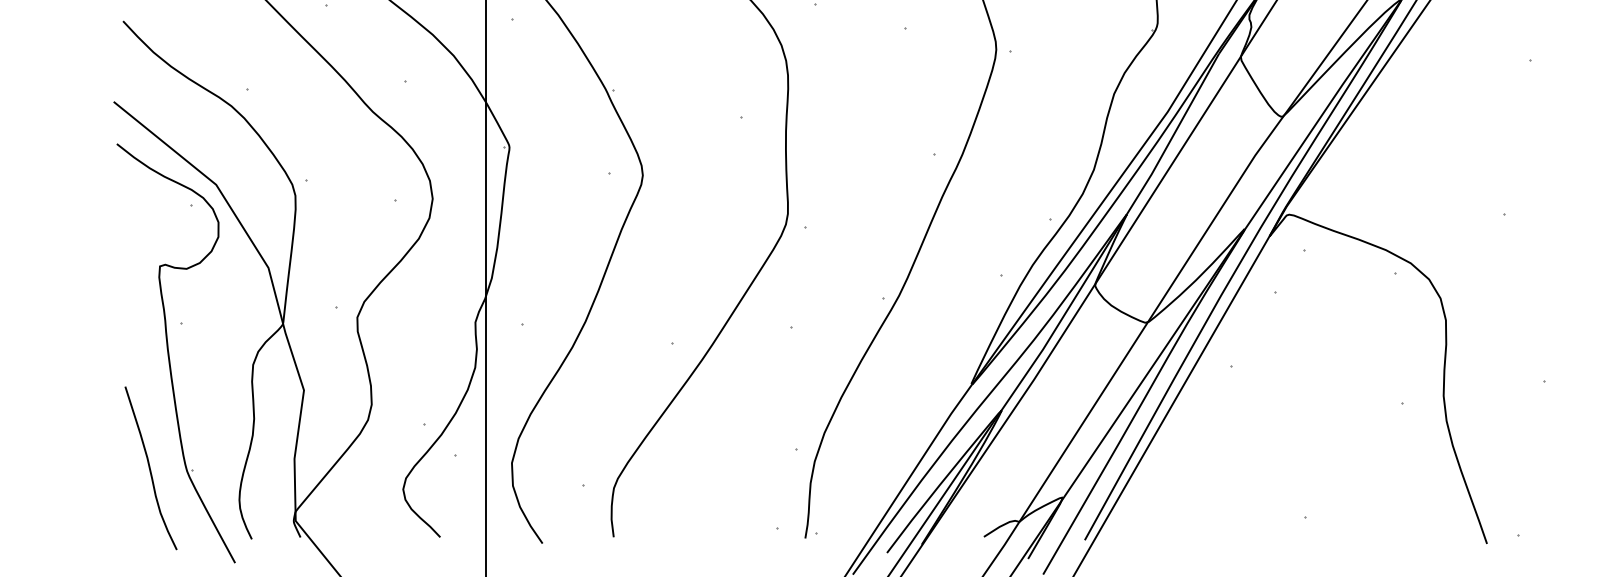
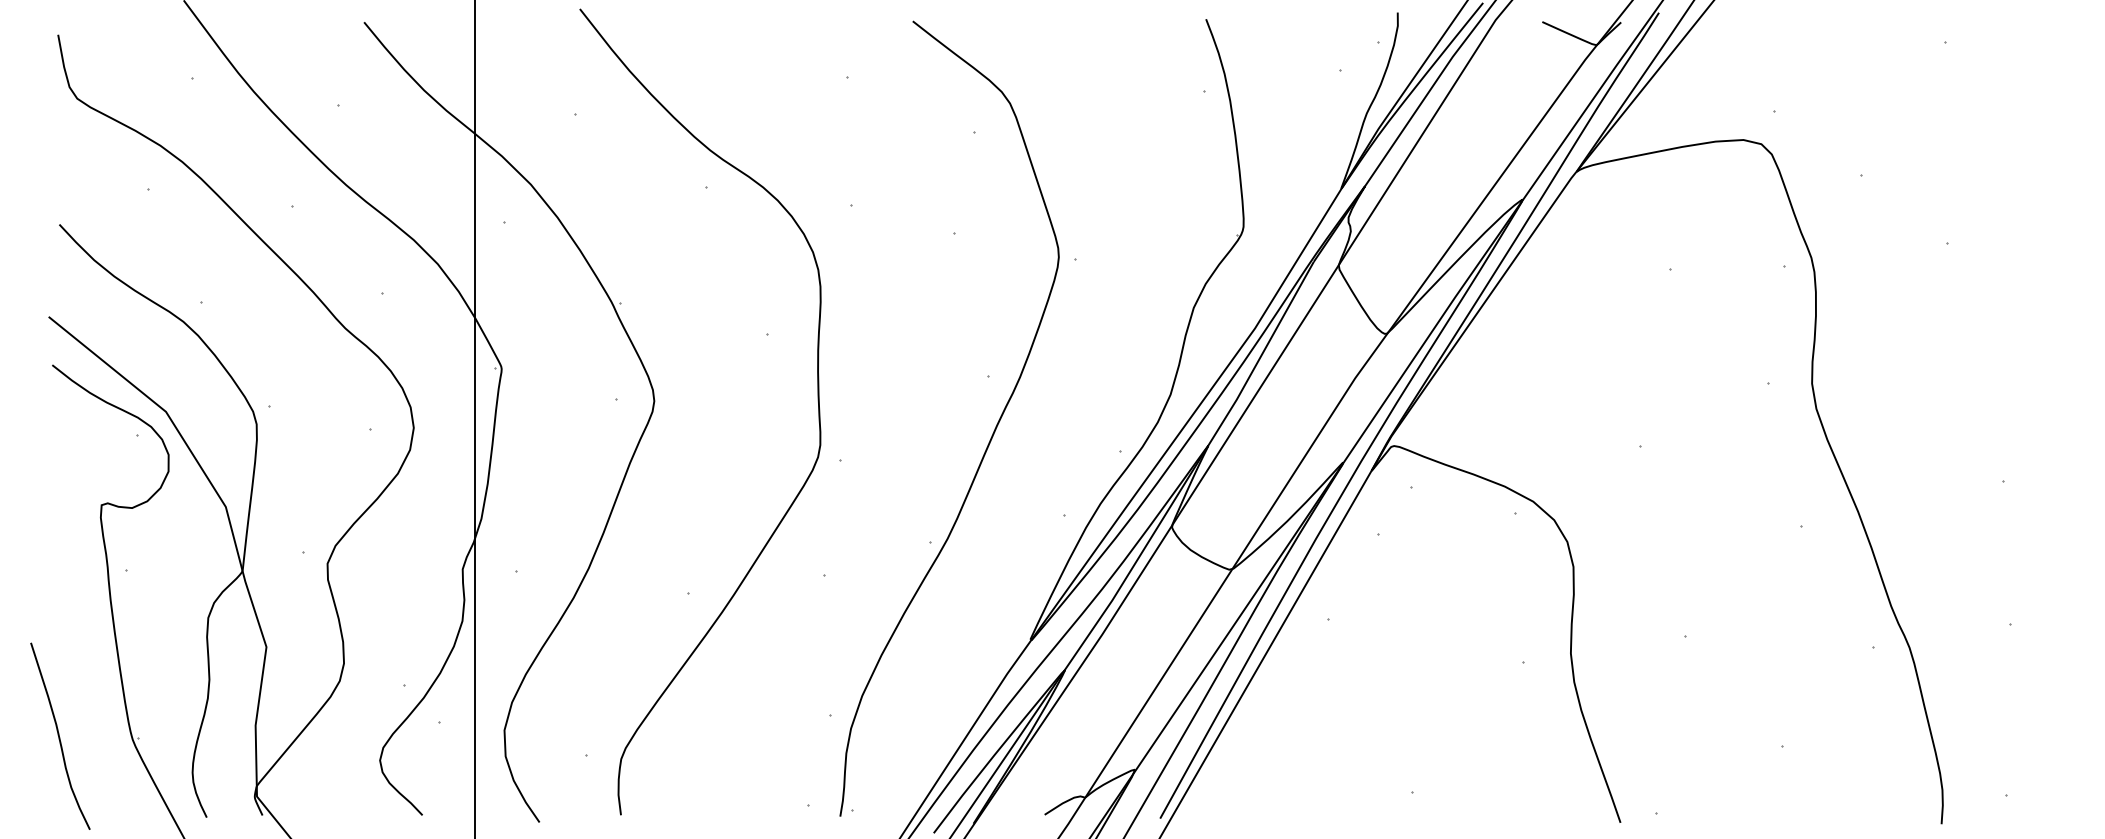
curve: (150, 467) -> (59, 735), moved

